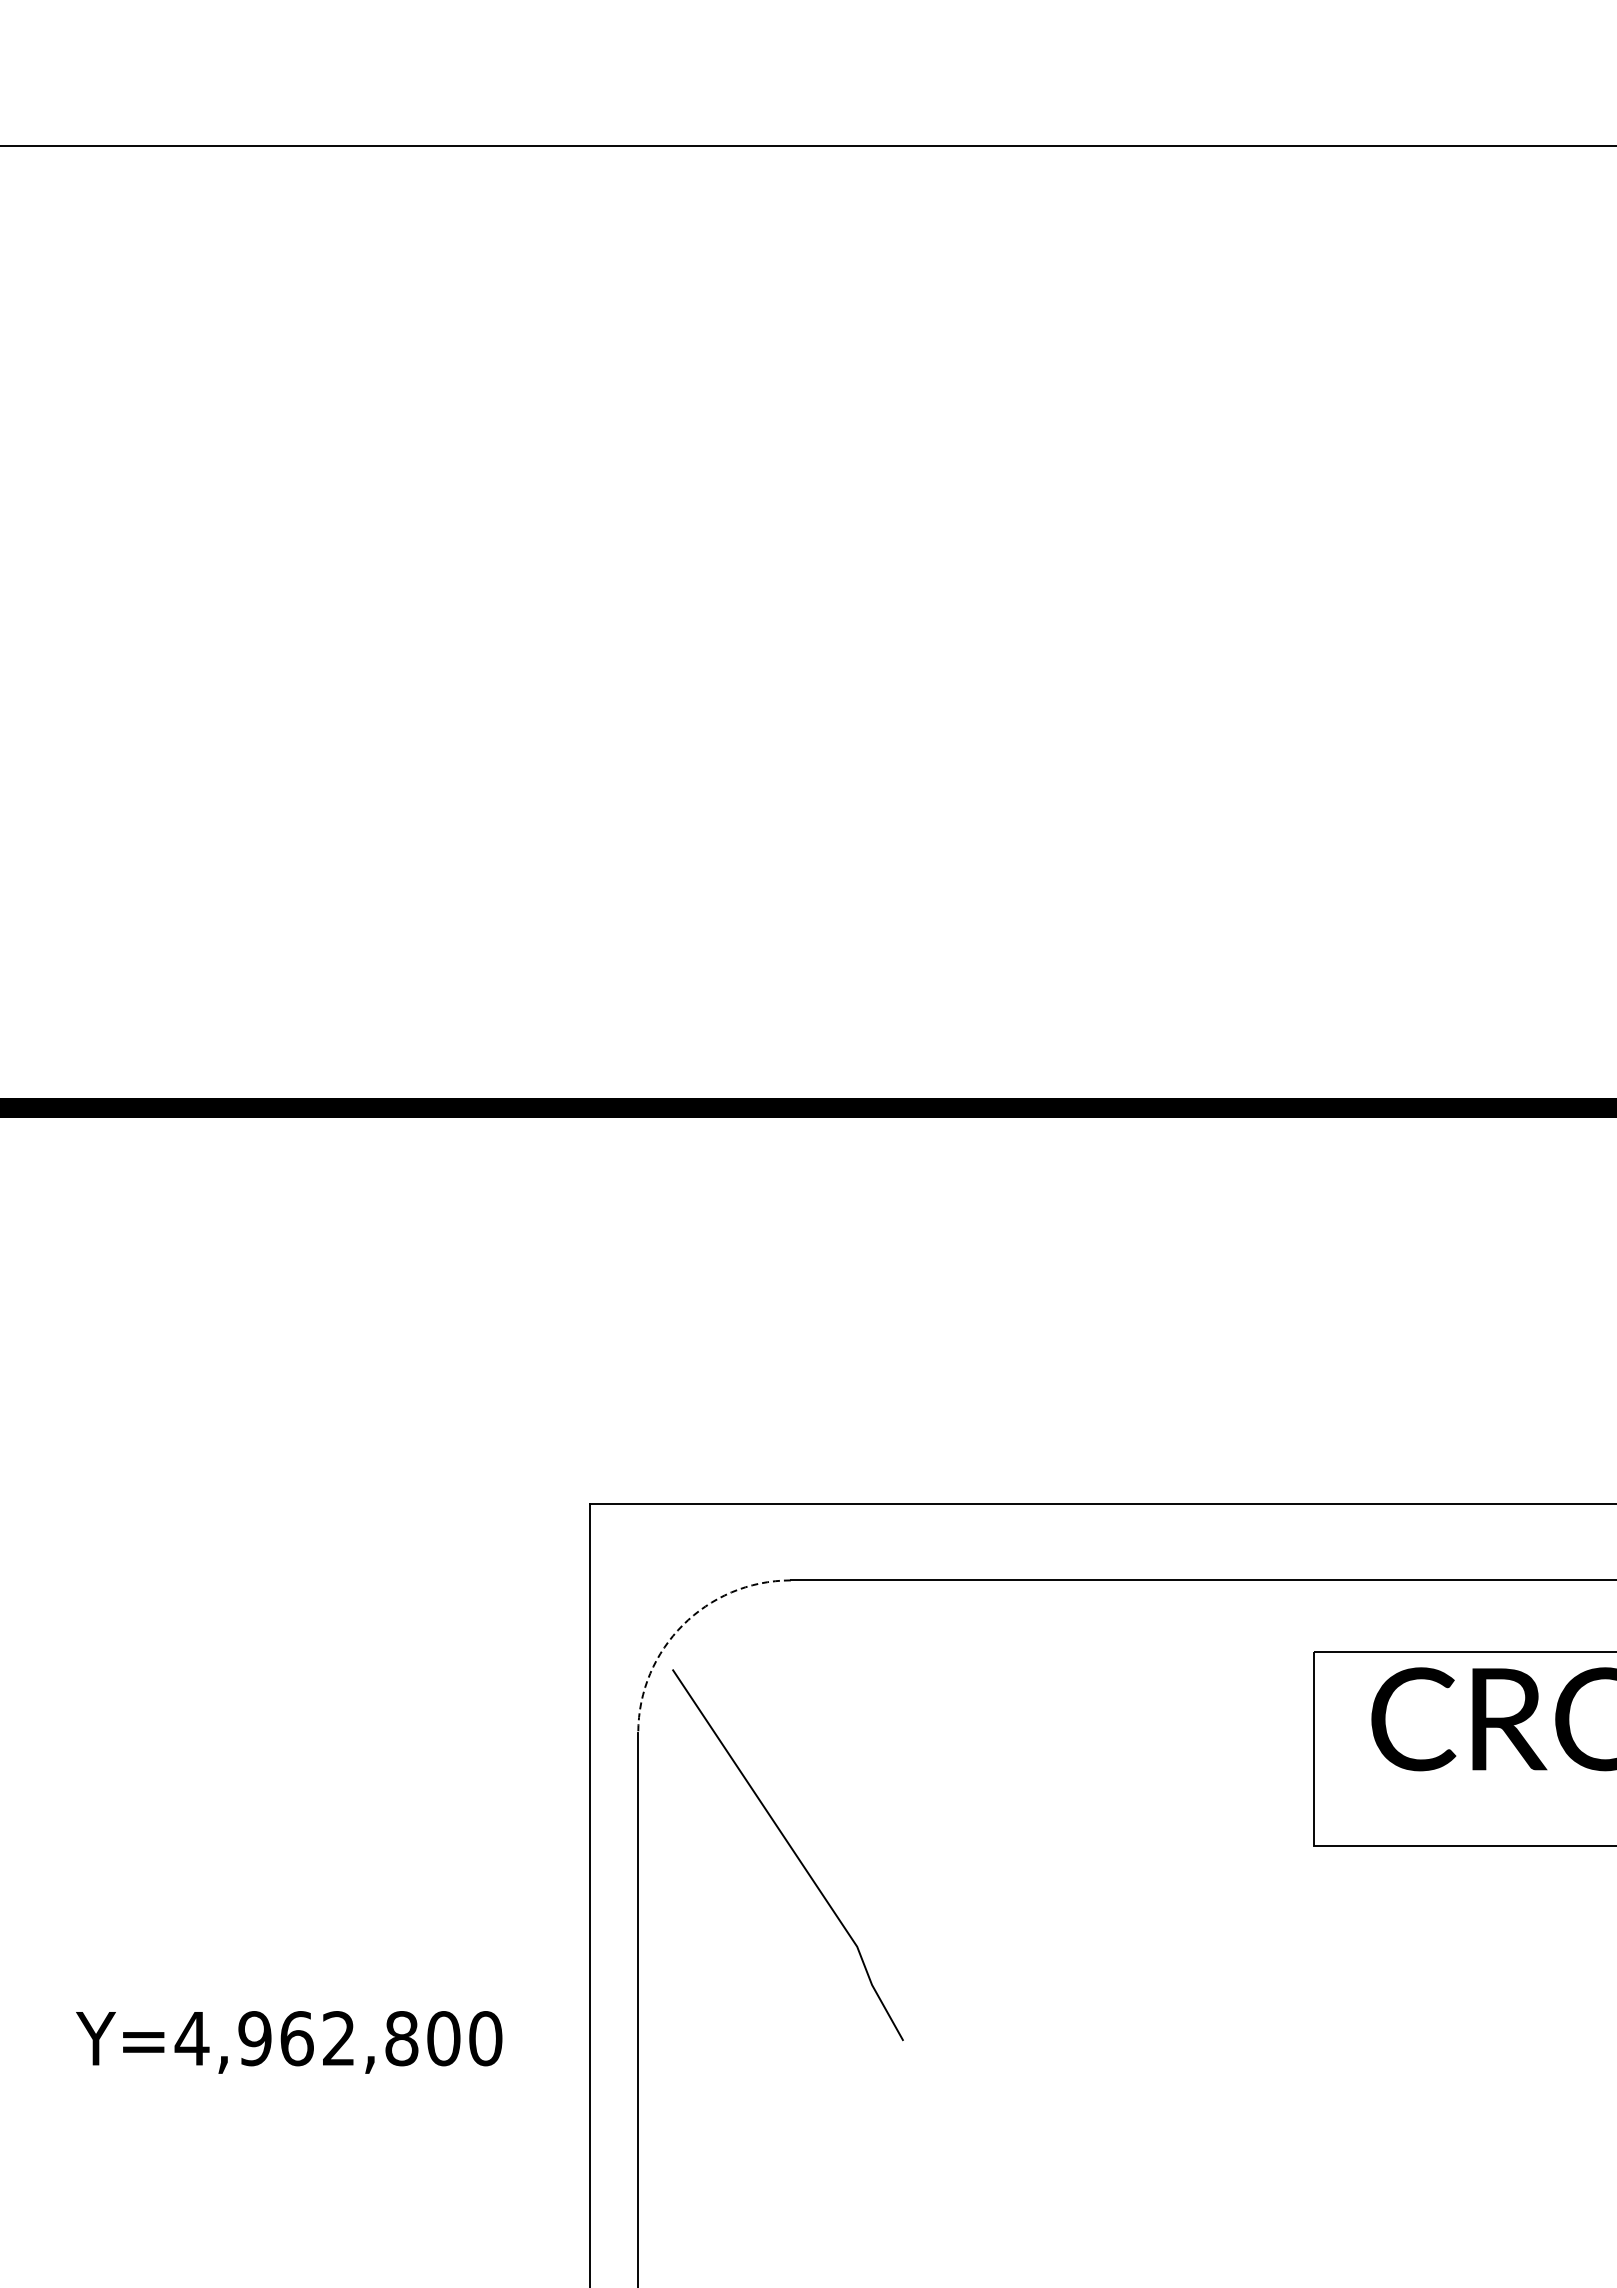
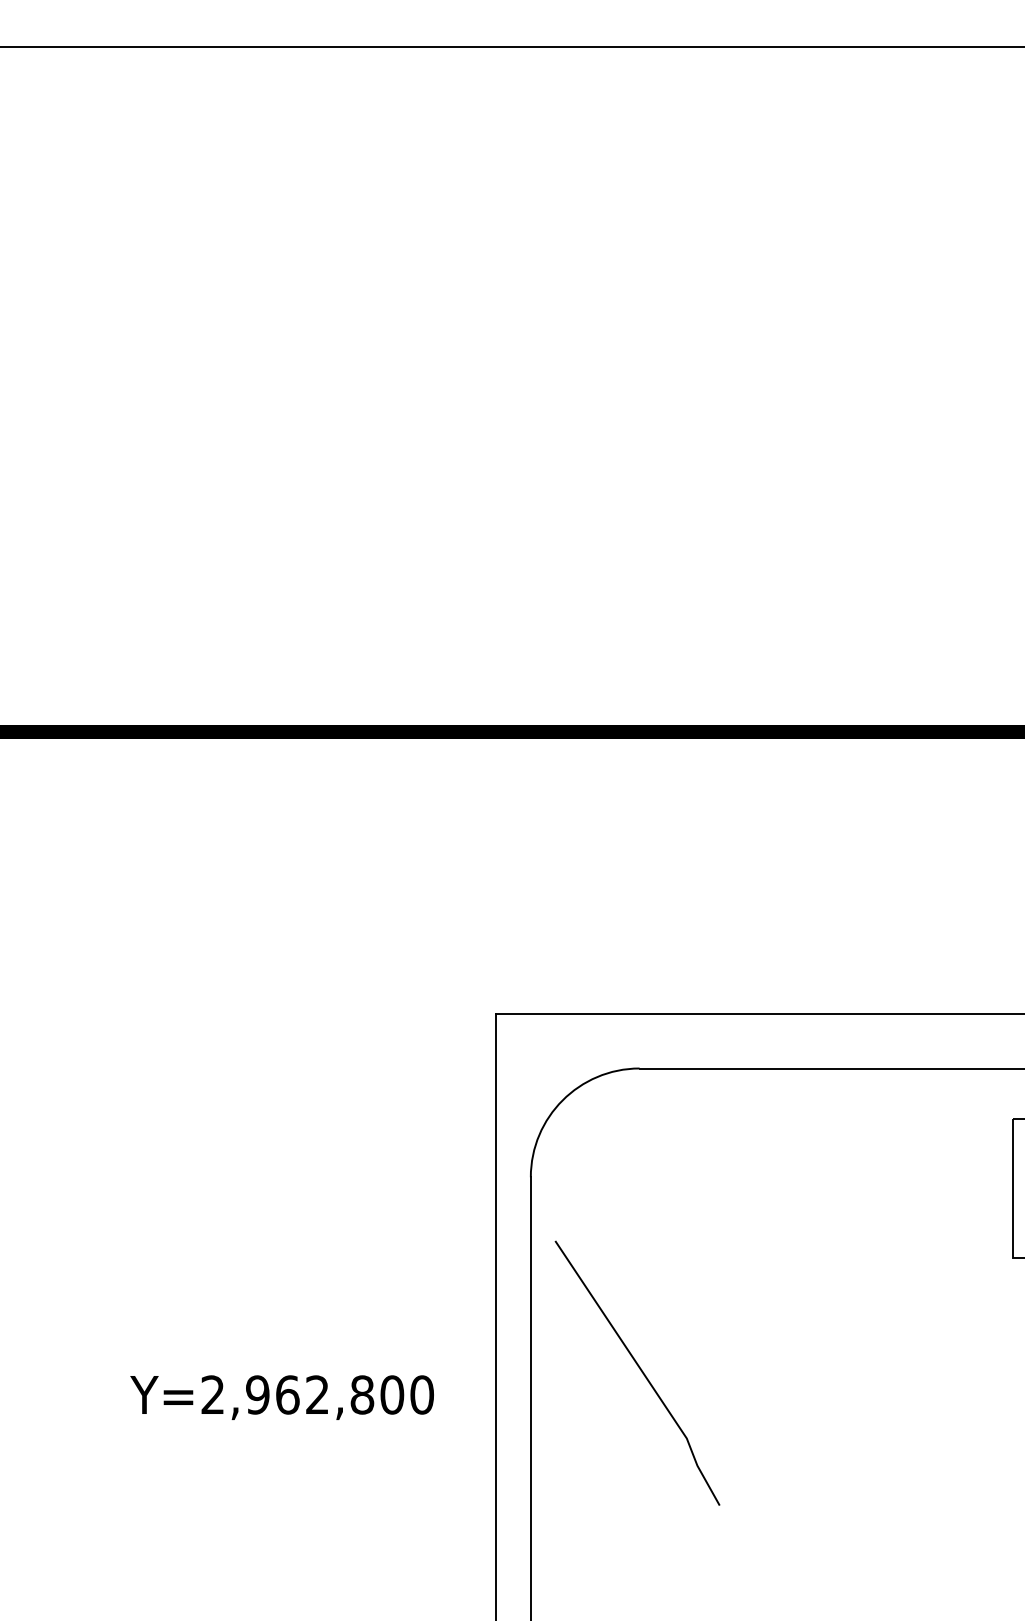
arc: (682, 1625) -> (562, 1100), dashed -> solid
line: (792, 1851) -> (640, 1370), moved
text: (191, 2038) -> (212, 1394), Y=4,962,800 -> Y=2,962,800

